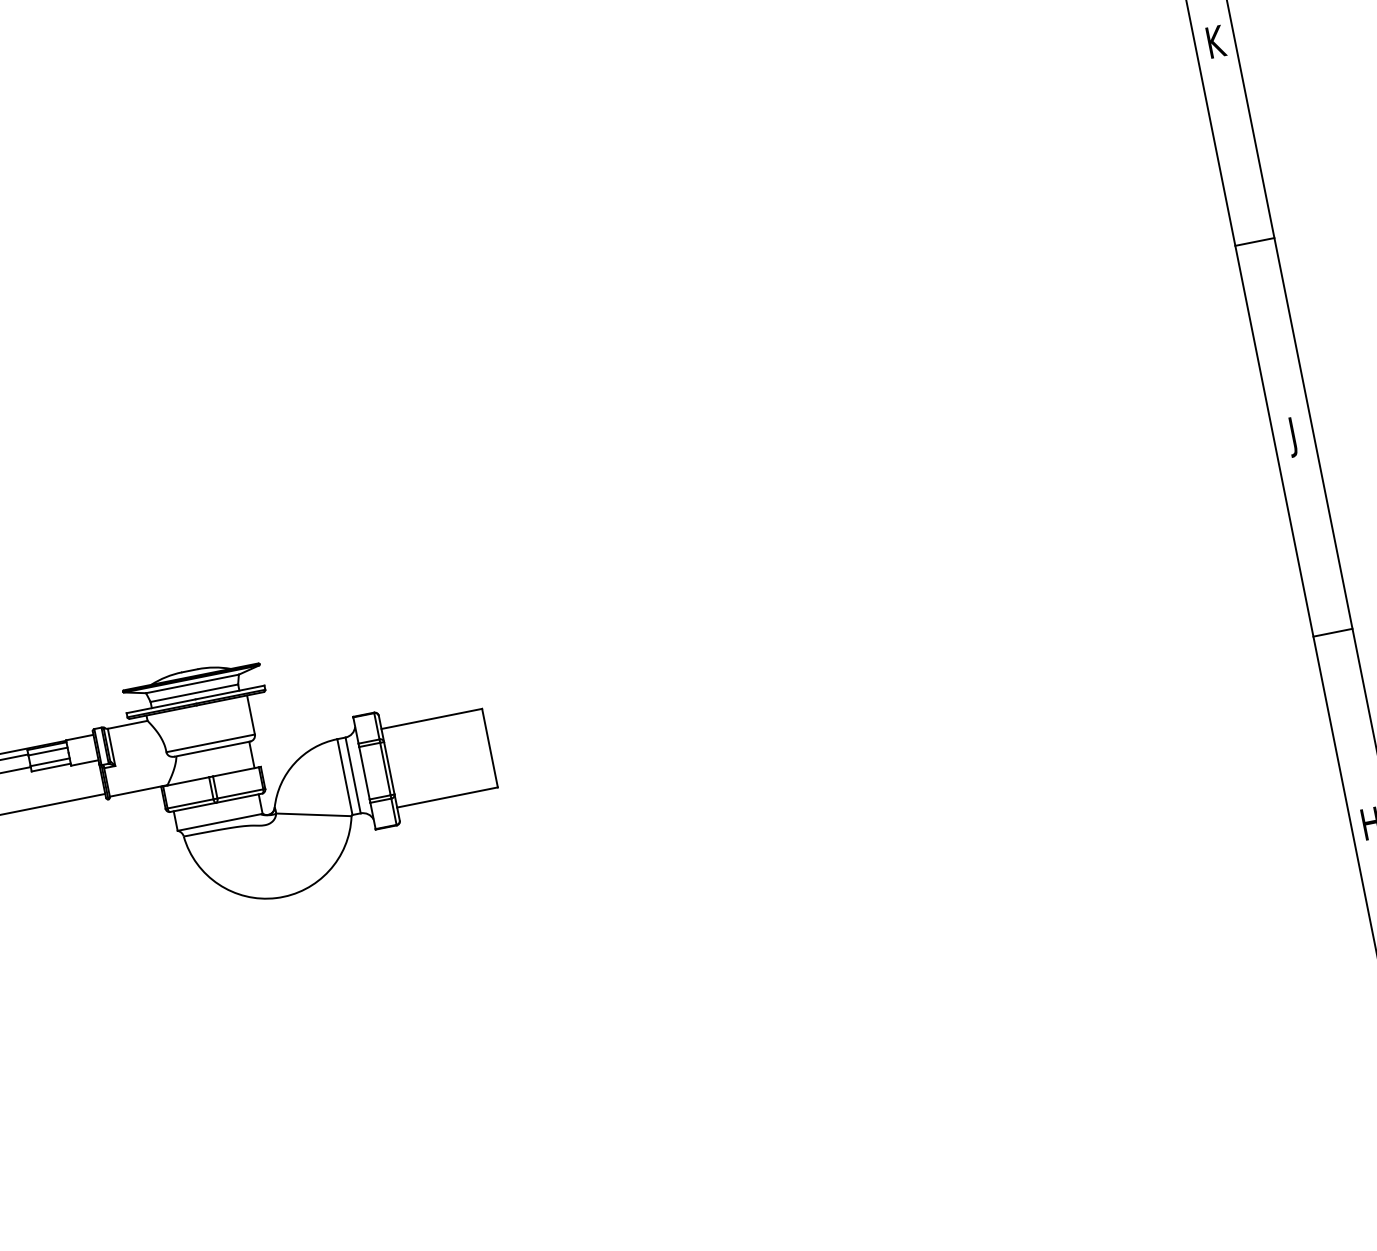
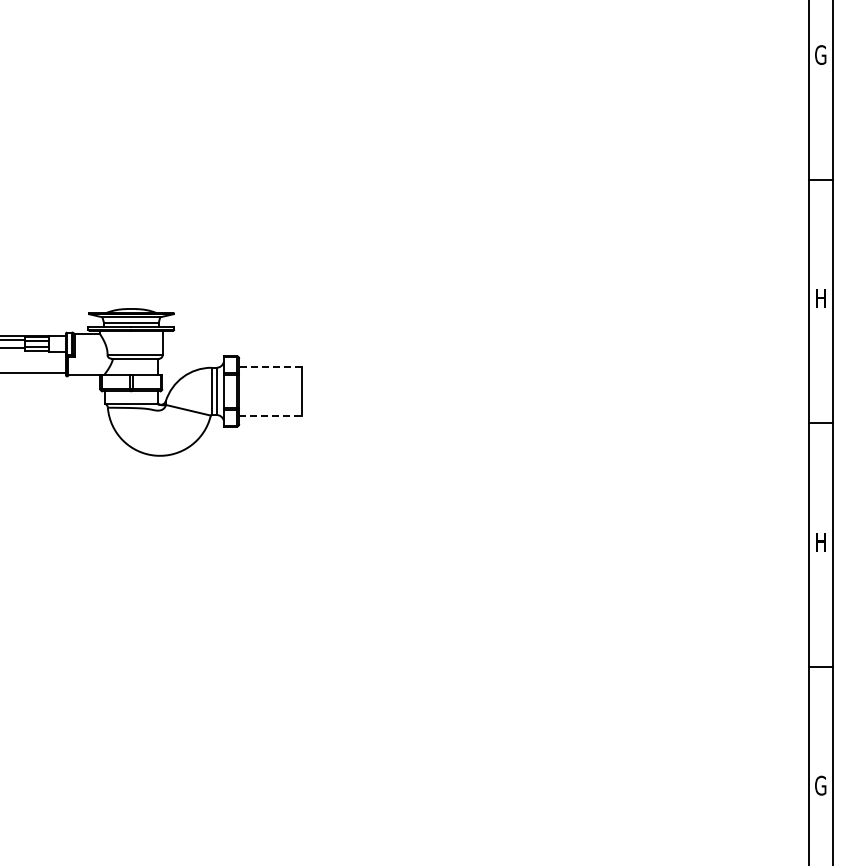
text: (1214, 42) -> (820, 55), K -> G
text: (1293, 437) -> (820, 301), J -> H
line: (431, 718) -> (270, 366), solid -> dashed
line: (448, 796) -> (271, 415), solid -> dashed

